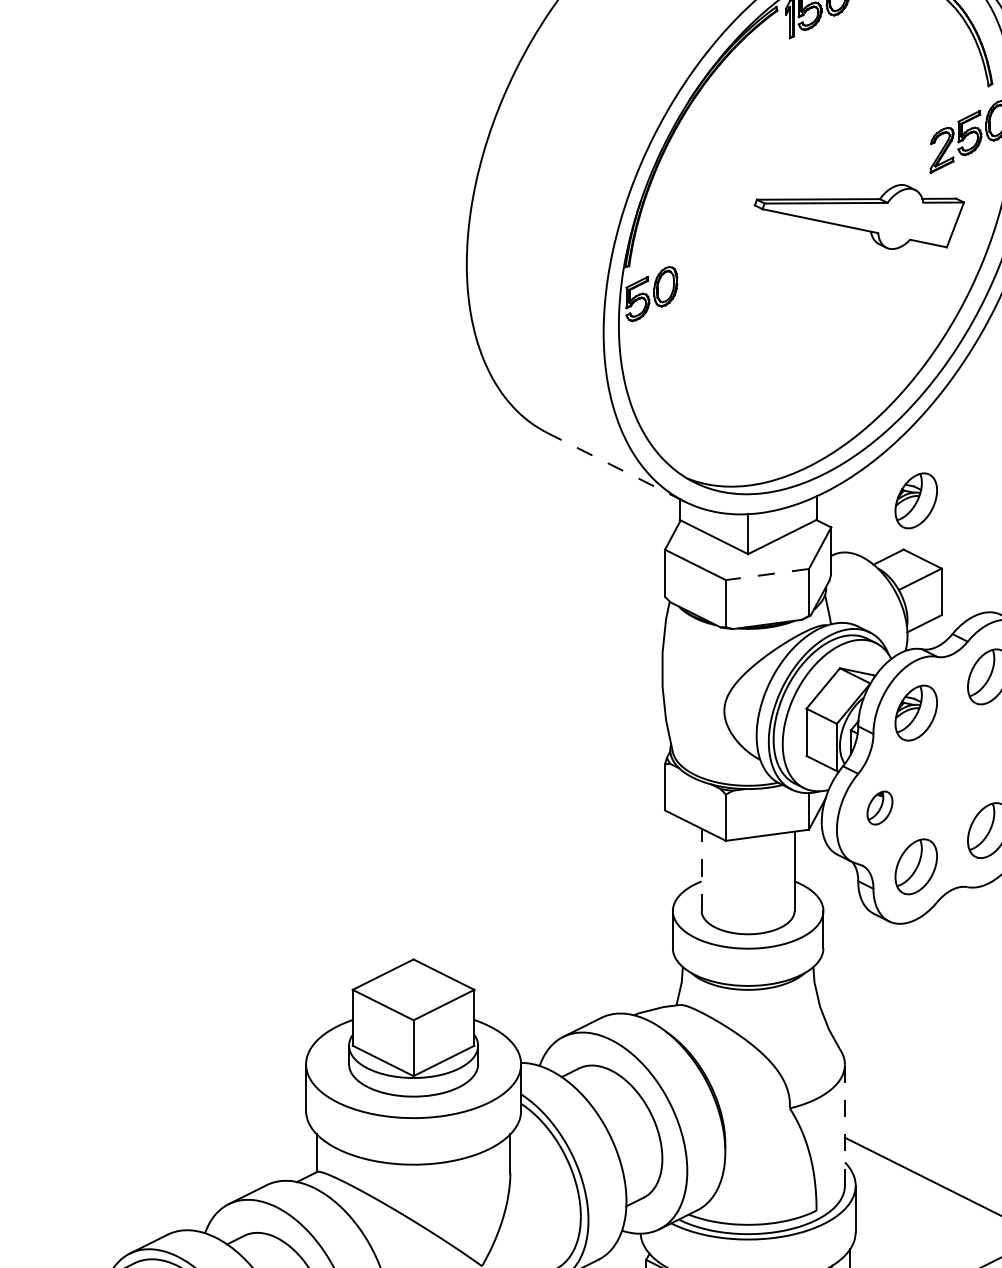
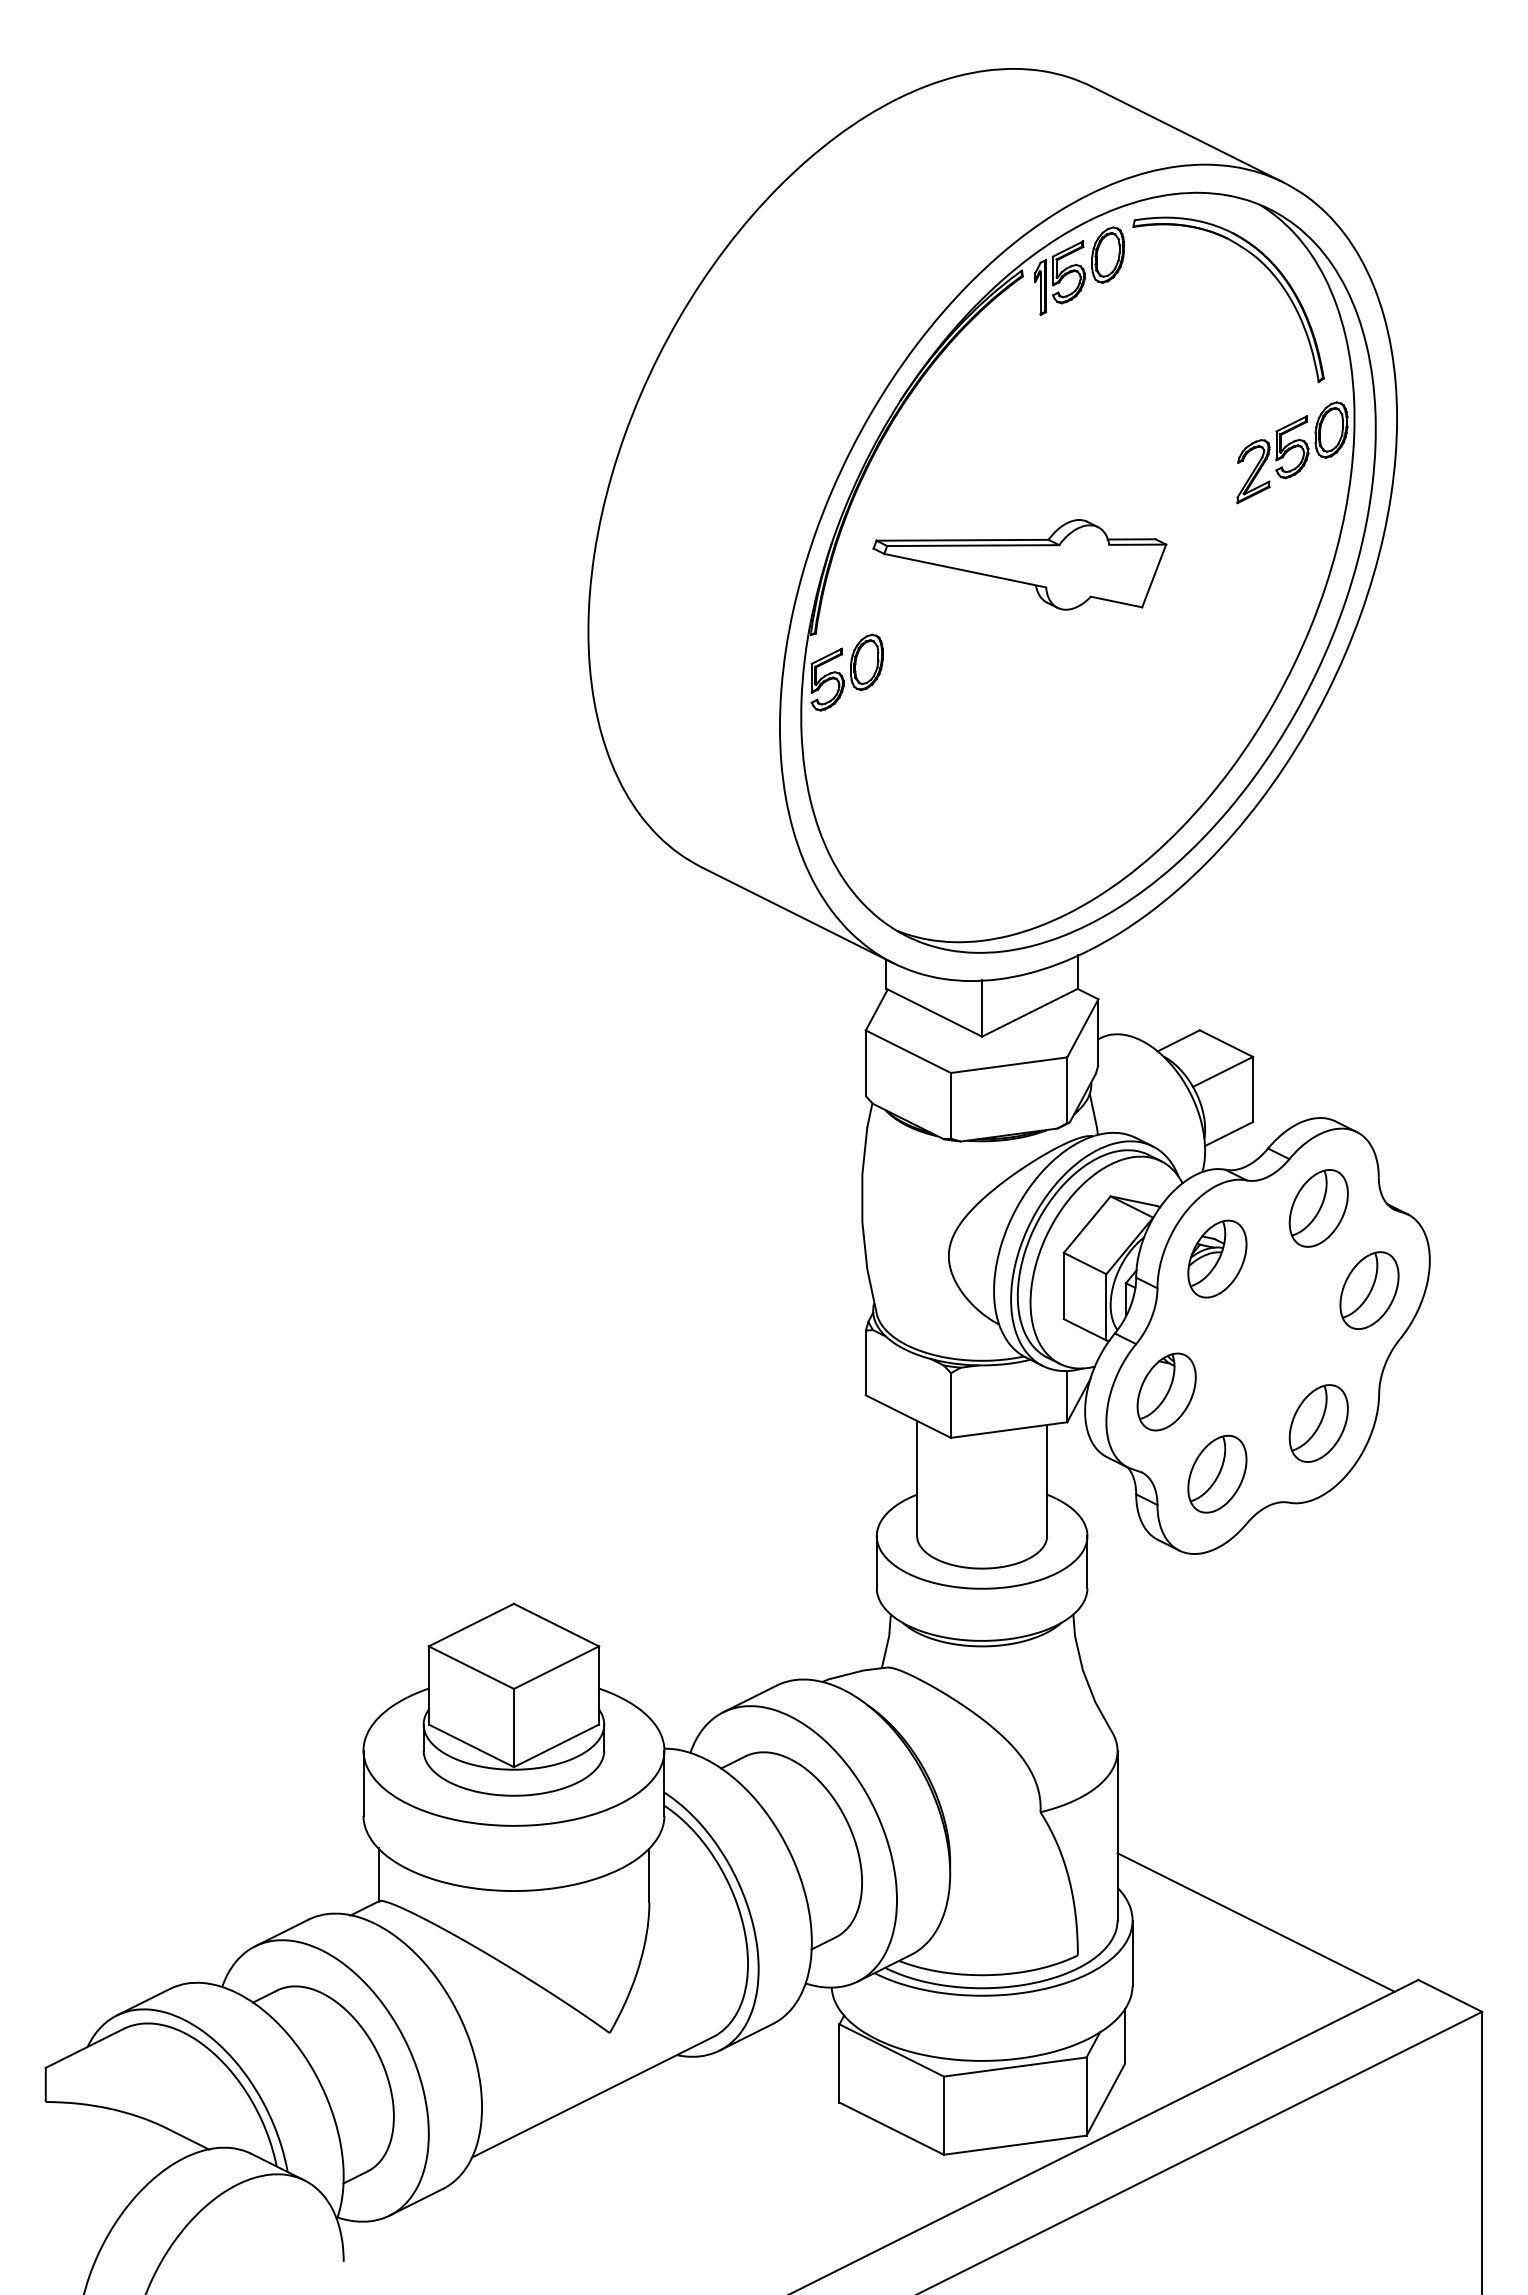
part: (859, 216) -> (1019, 564), moved
line: (616, 467) -> (797, 915), dashed -> solid
part: (916, 500) -> (1217, 961), removed
line: (767, 574) -> (1009, 1065), dashed -> solid
part: (879, 807) -> (1166, 1391), size x1.67
line: (701, 869) -> (917, 1478), dashed -> solid
line: (844, 1125) -> (1117, 1835), dashed -> solid

